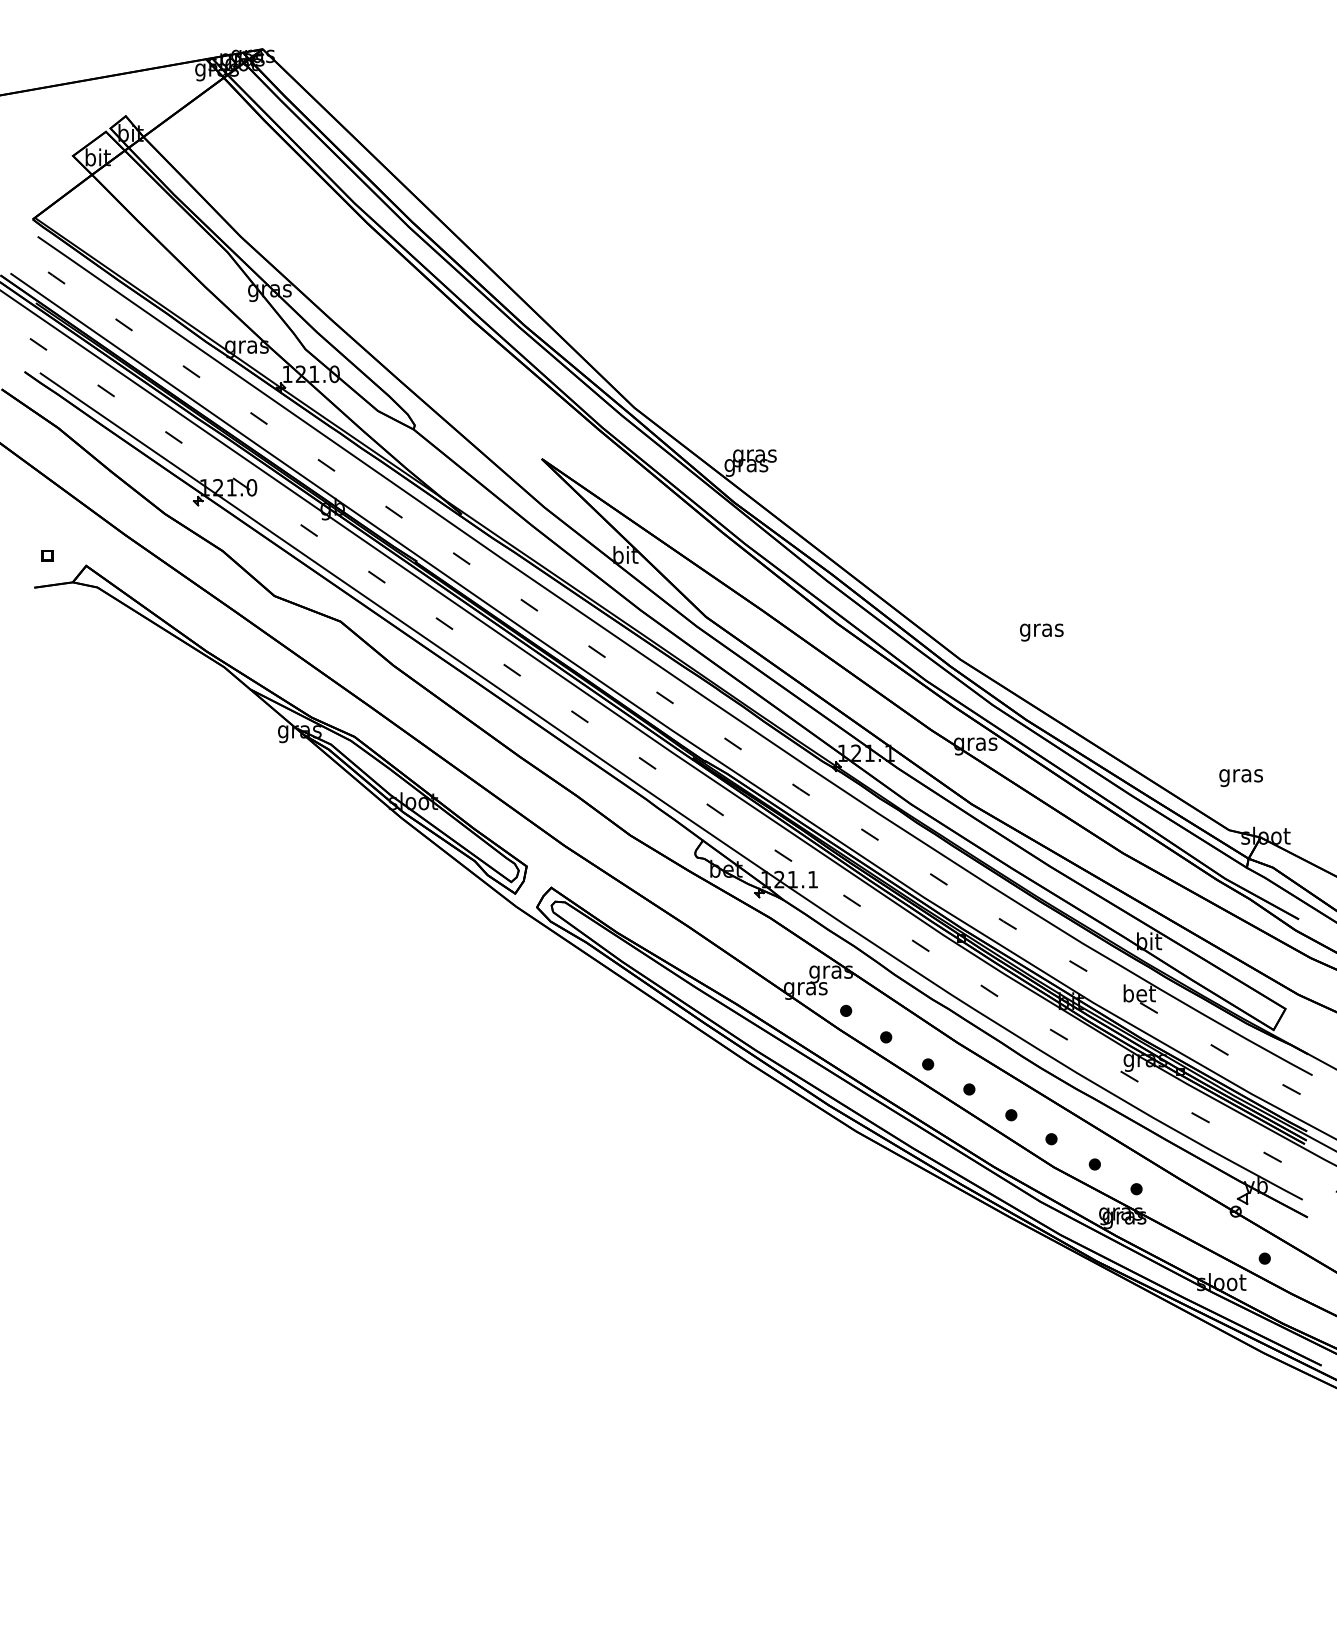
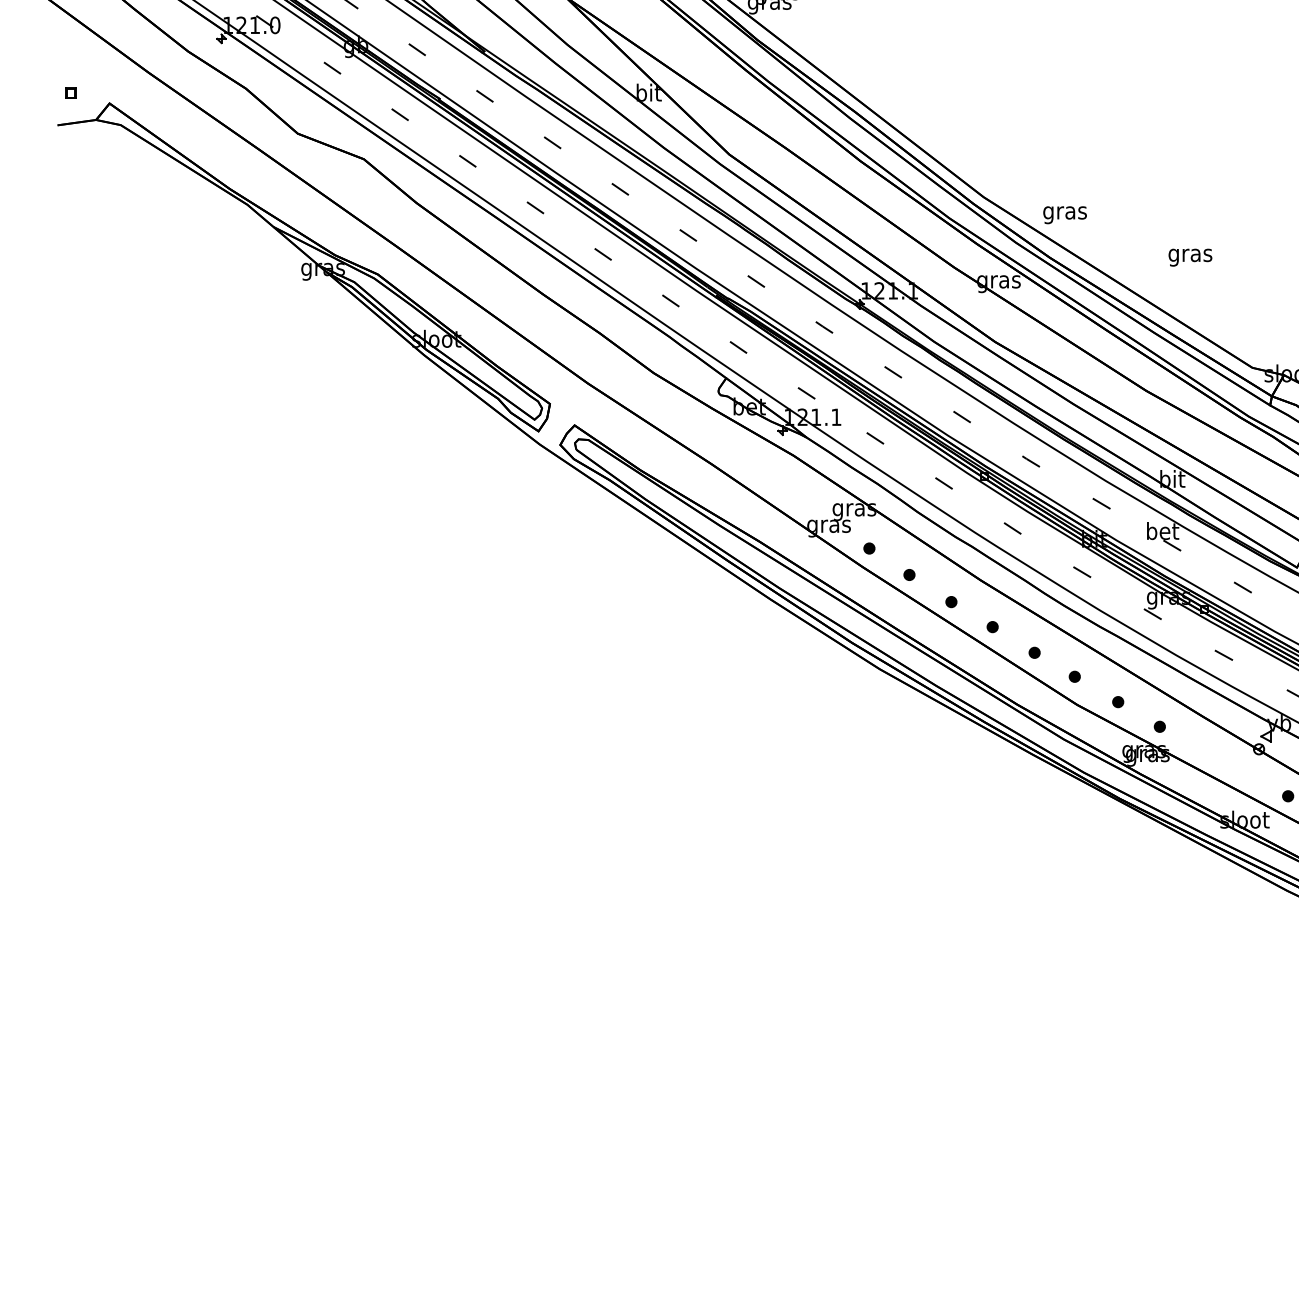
text: (1041, 632) -> (1064, 215), moved
text: (1240, 777) -> (1189, 257), moved

